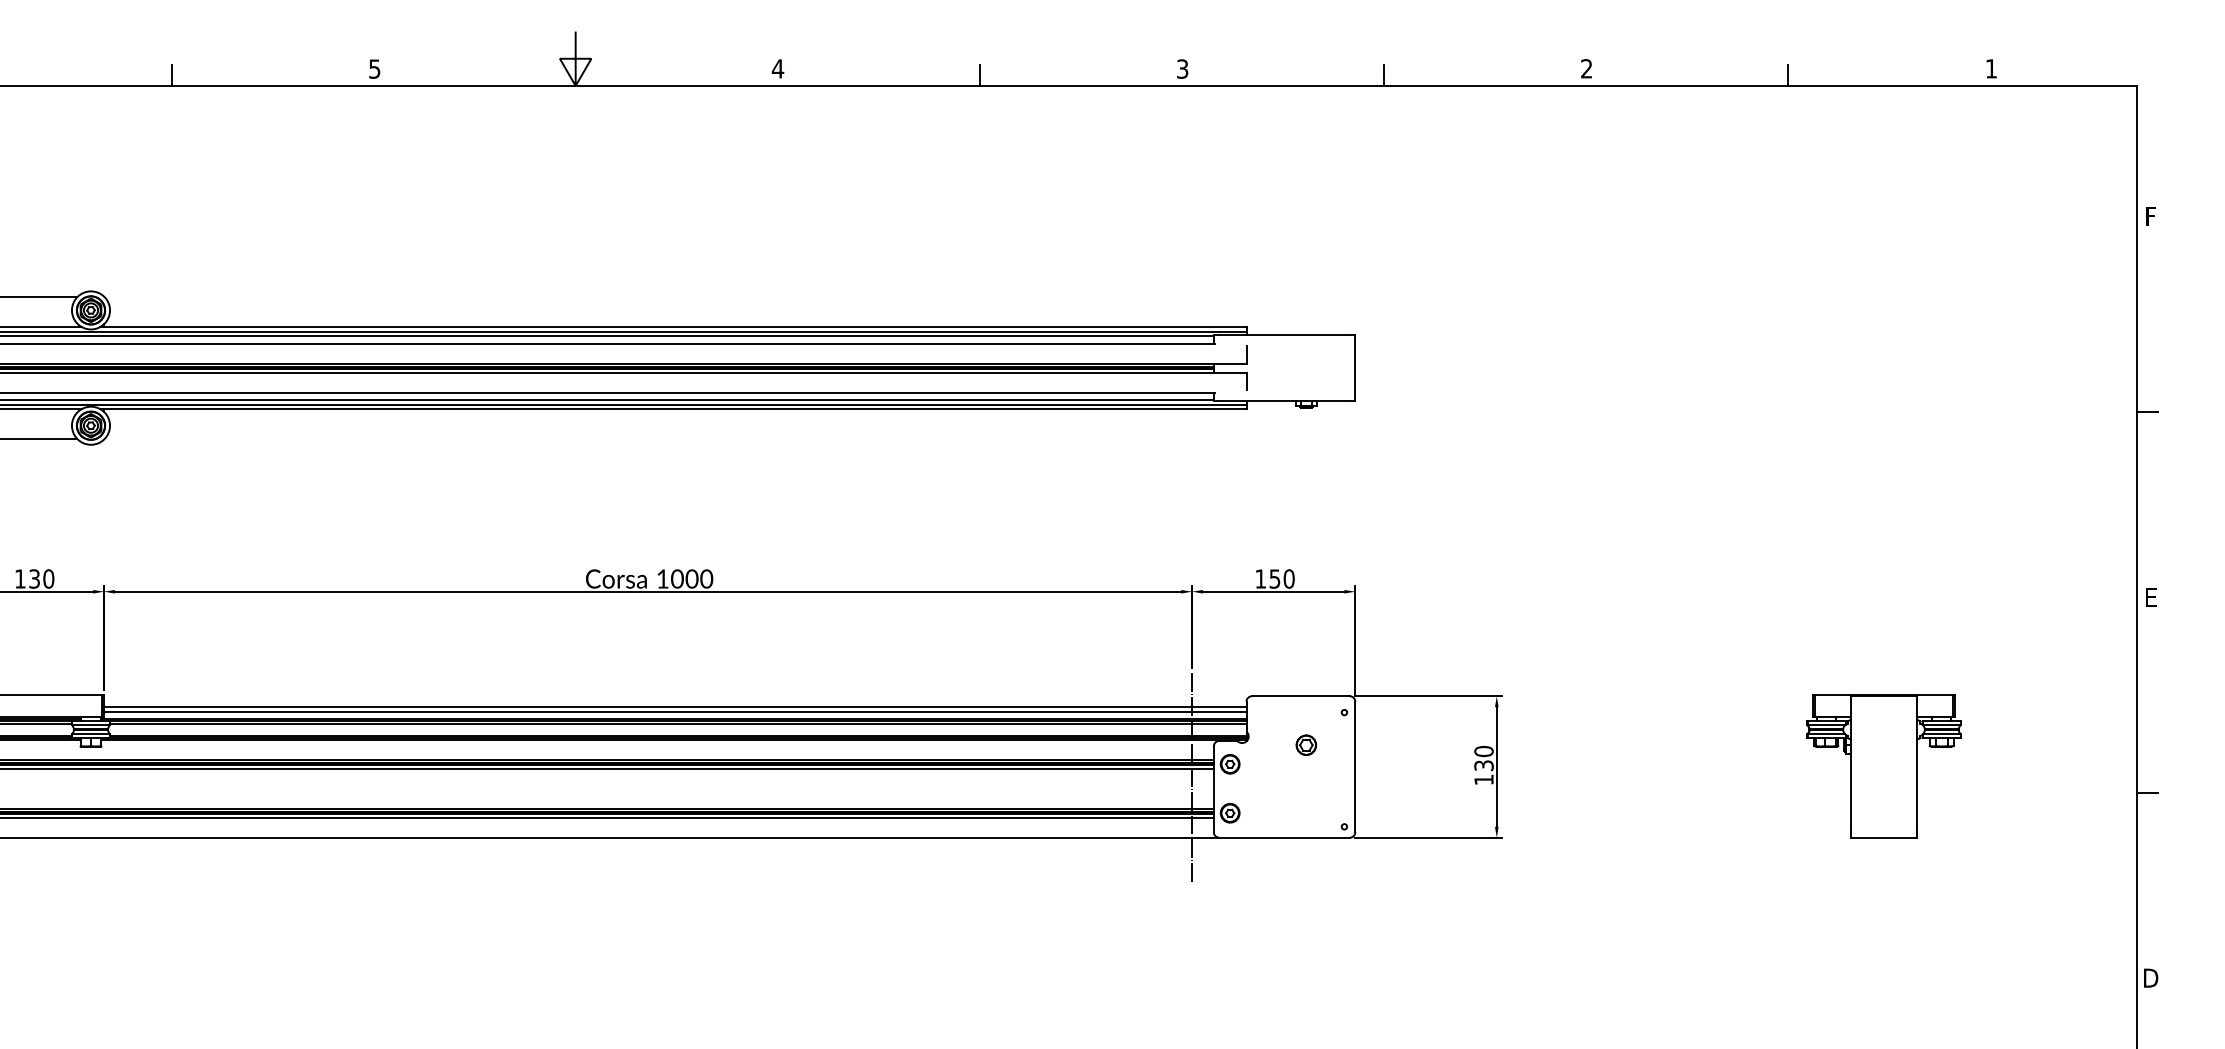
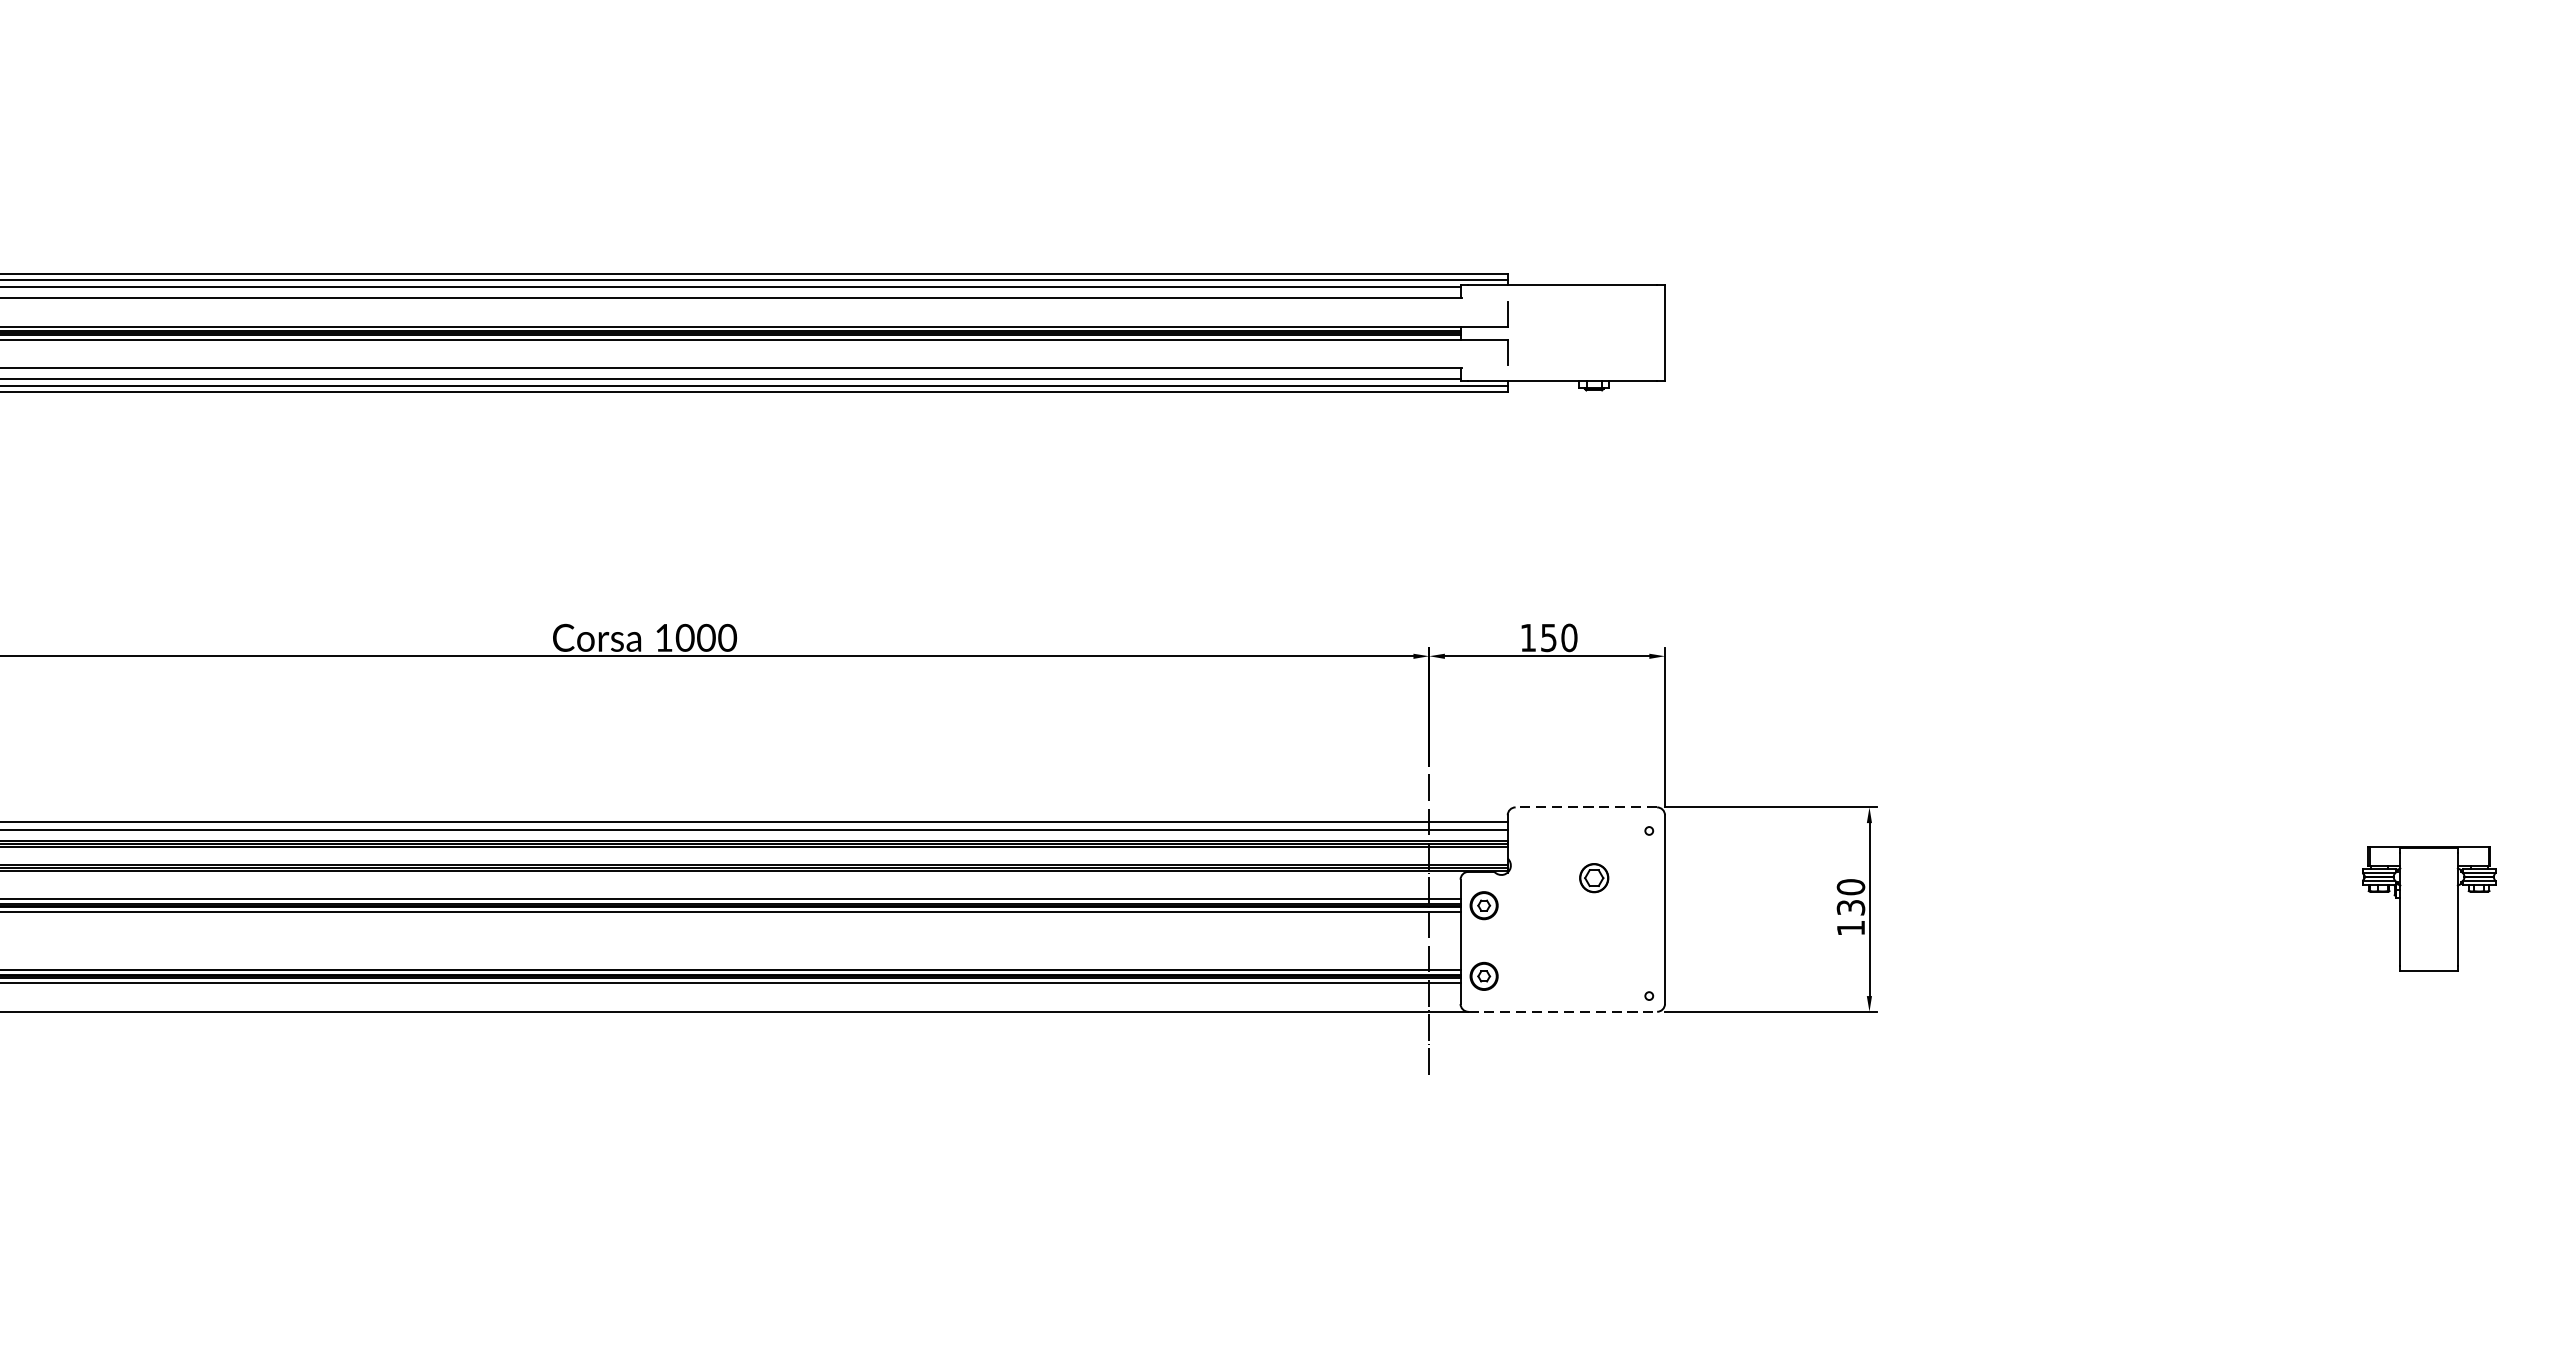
line: (1300, 696) -> (1585, 807), solid -> dashed
part: (1883, 766) -> (2428, 908), size x0.6
line: (1285, 837) -> (1564, 1011), solid -> dashed

